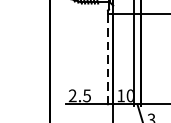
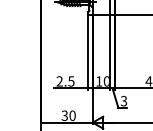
line: (108, 61) -> (88, 53), dashed -> solid

